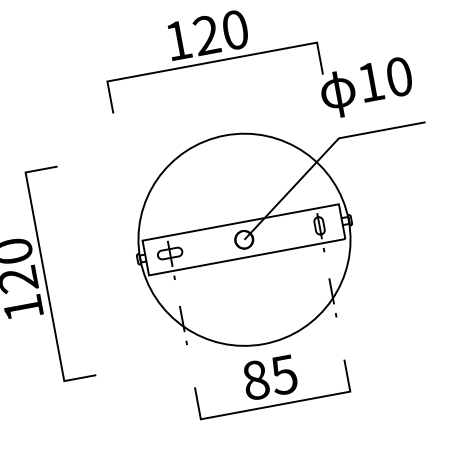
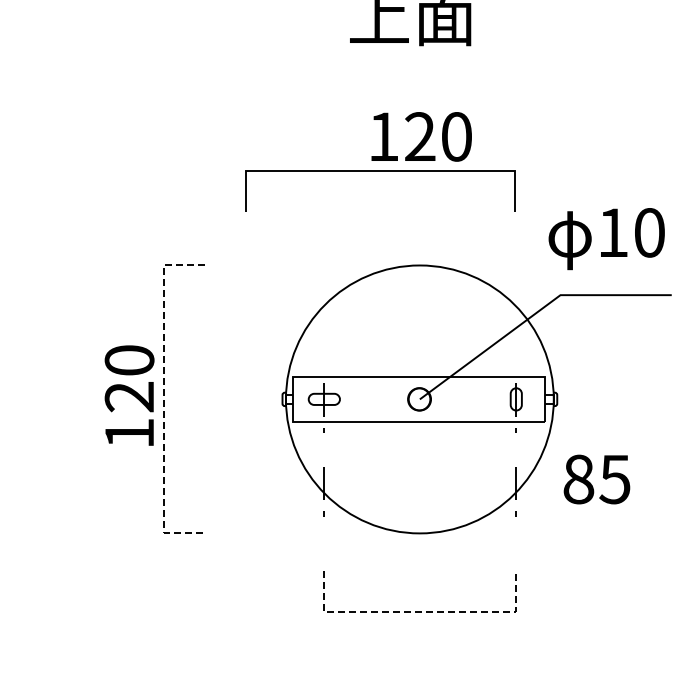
line: (212, 62) -> (380, 171), moved
line: (44, 276) -> (163, 399), solid -> dashed
text: (269, 377) -> (596, 479), moved
line: (275, 405) -> (420, 612), solid -> dashed

